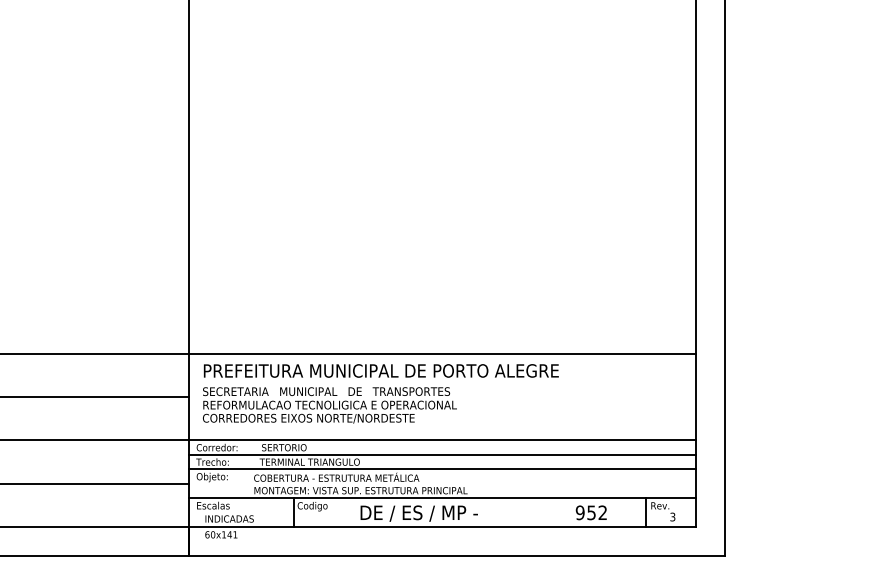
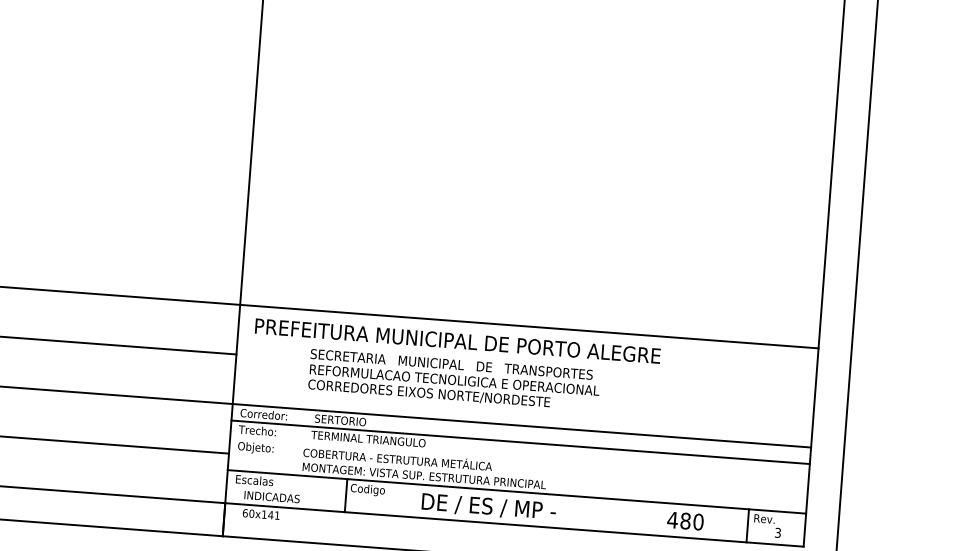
text: (329, 405) -> (453, 380), moved
line: (442, 469) -> (519, 458), removed
text: (591, 512) -> (685, 520), 952 -> 480

